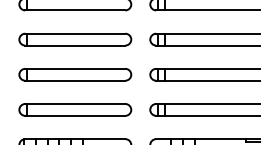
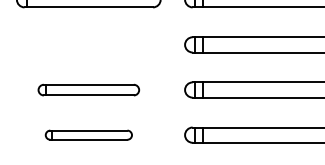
part: (75, 39) -> (89, 44), removed
part: (75, 74) -> (89, 89), size x0.7
part: (75, 109) -> (89, 134), size x0.6

